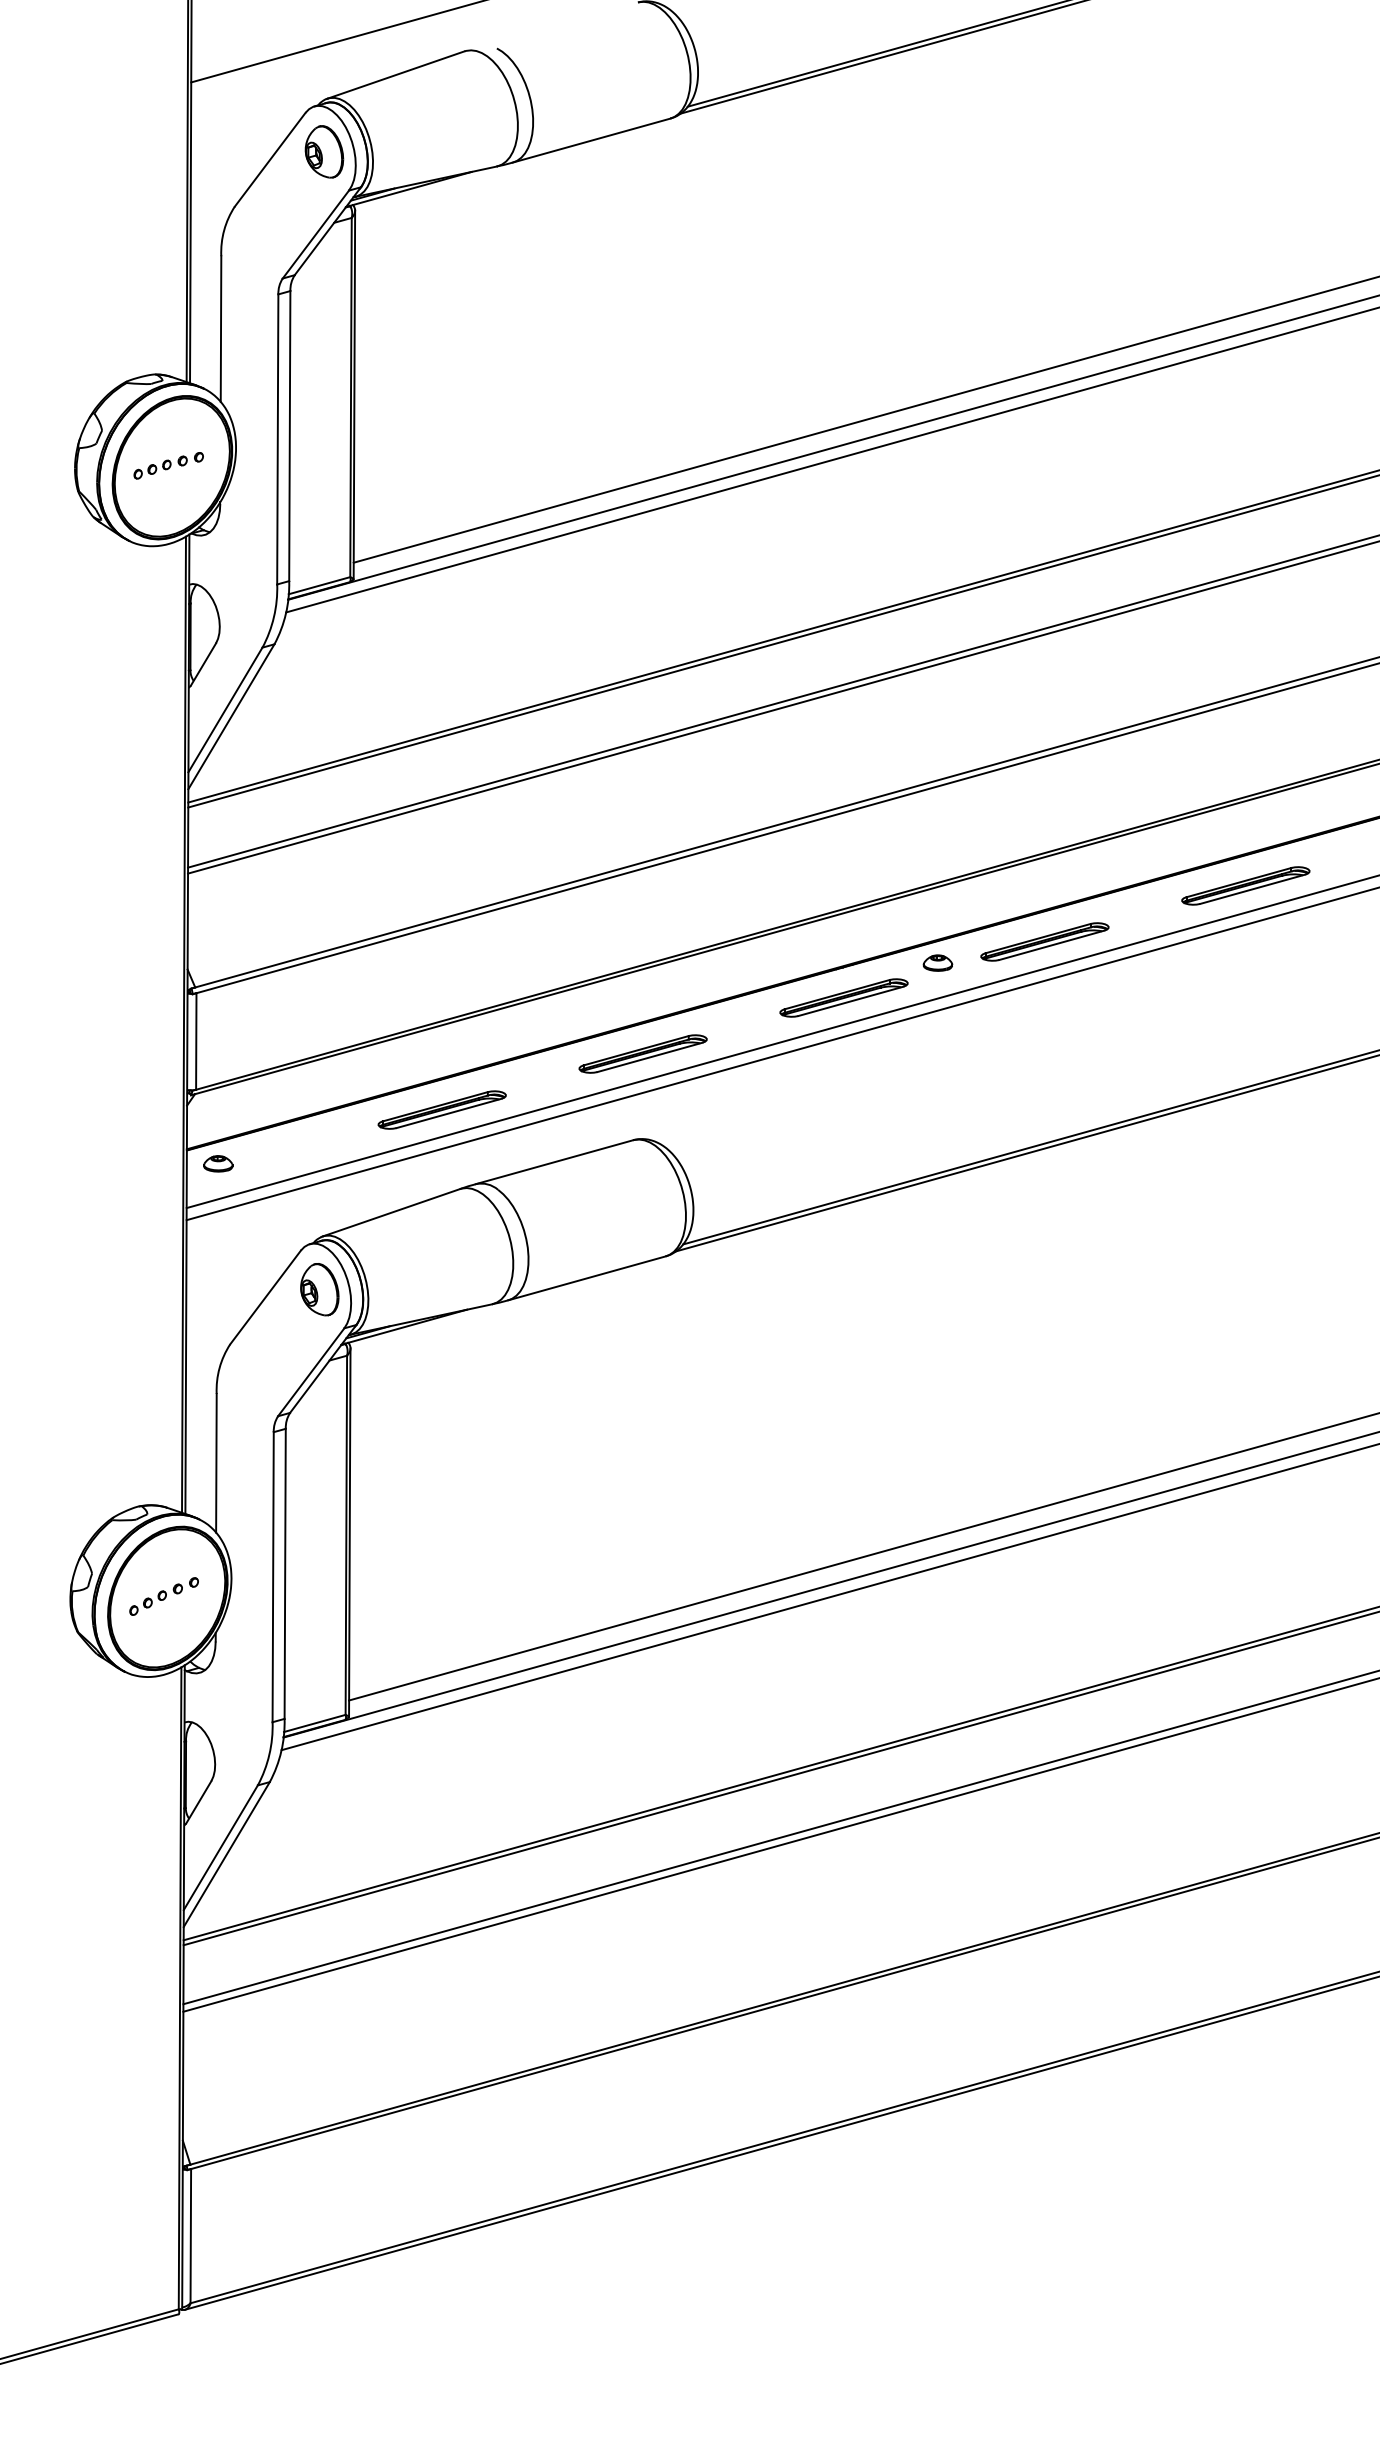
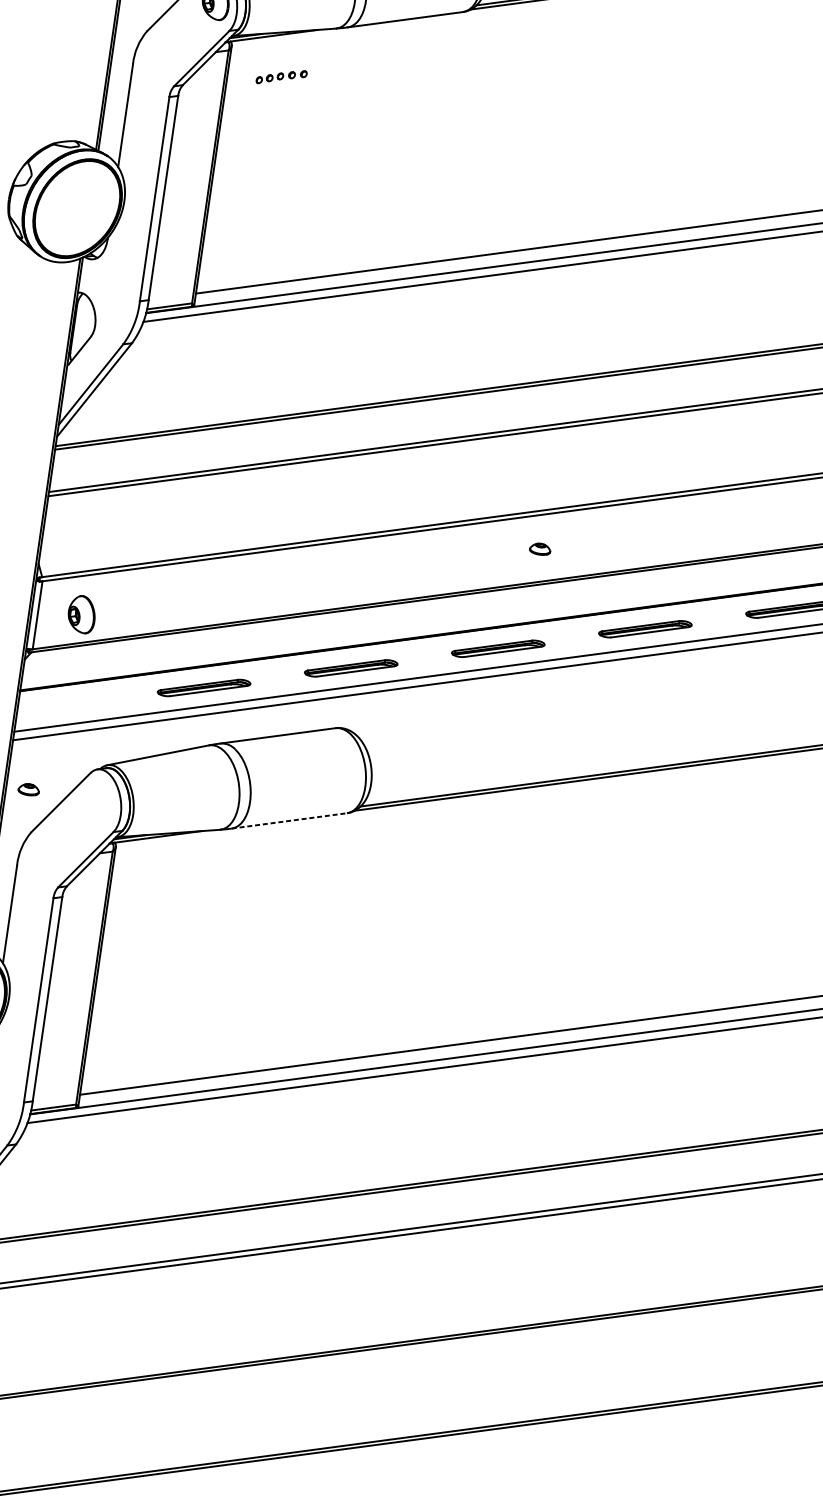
part: (168, 465) -> (281, 76), moved
part: (937, 962) -> (540, 548), moved
part: (218, 1163) -> (29, 789), moved
line: (586, 1278) -> (289, 820), solid -> dashed
part: (319, 1289) -> (81, 614), moved

